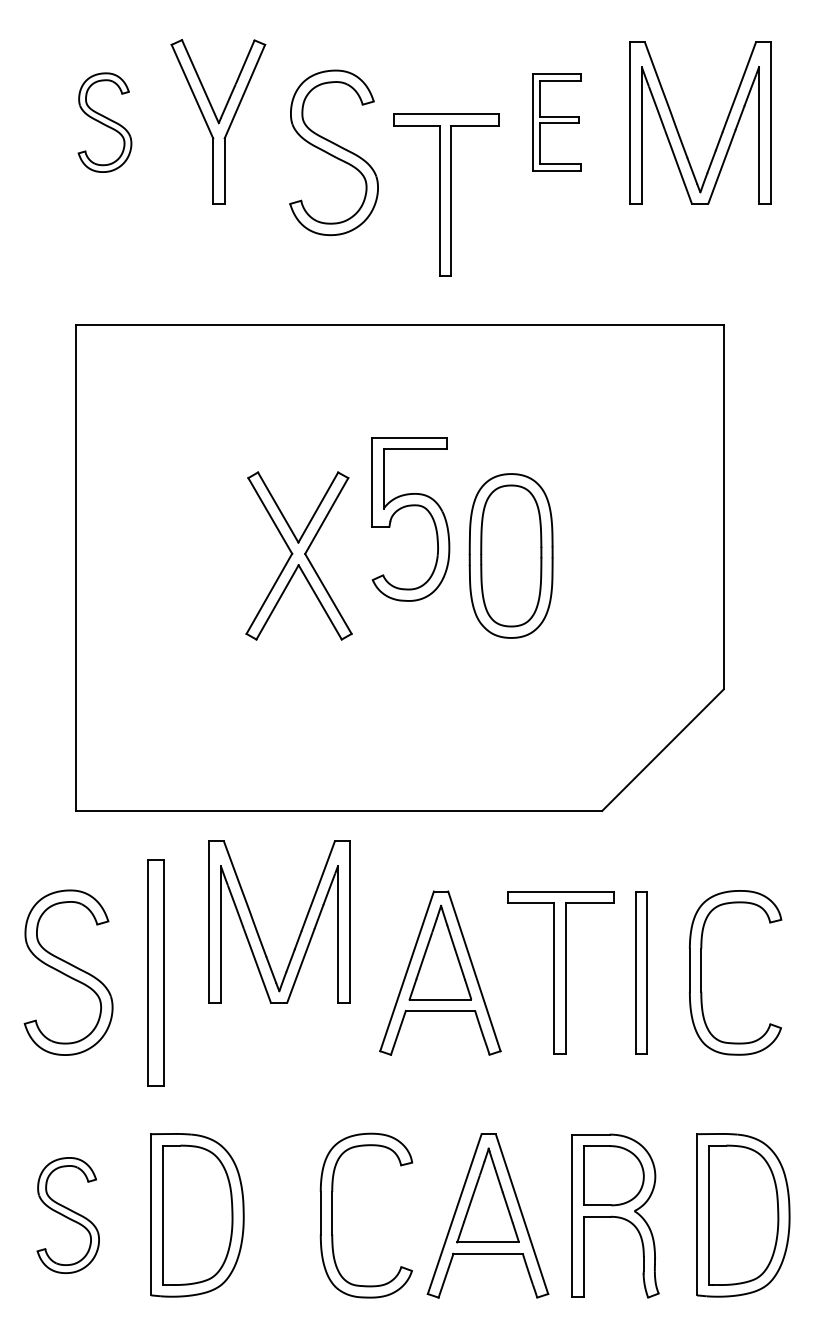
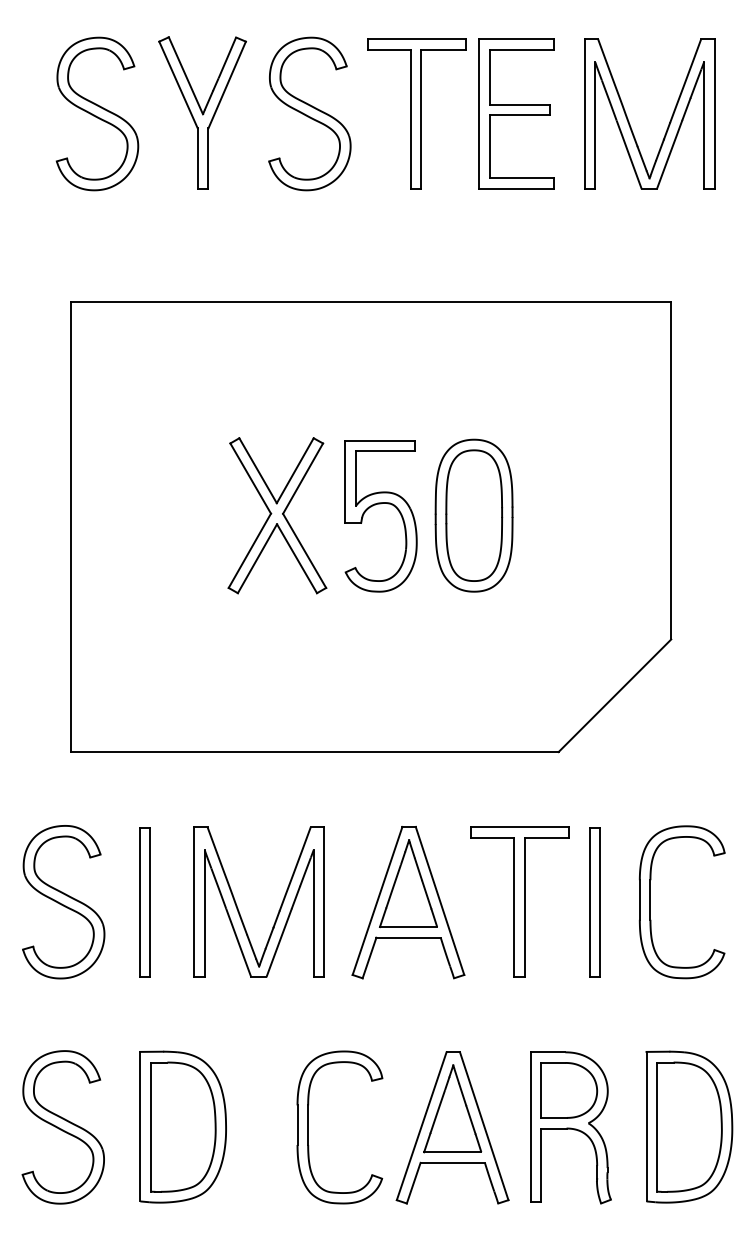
part: (104, 122) -> (96, 113), size x1.67
part: (556, 122) -> (516, 113), size x1.67
part: (333, 152) -> (309, 113), moved
part: (446, 194) -> (416, 113), moved
part: (406, 507) -> (377, 505), moved
part: (300, 930) -> (278, 910), moved
part: (156, 972) -> (145, 901), size x0.71
part: (68, 1215) -> (63, 1127), size x1.43

